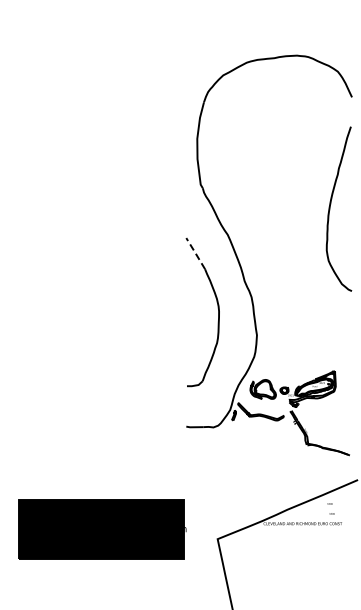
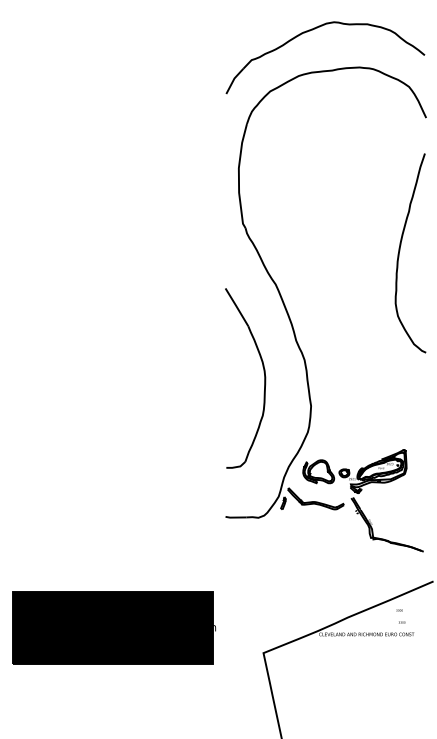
part: (258, 25) -> (312, 30), added
line: (195, 253) -> (236, 307), dashed -> solid
part: (102, 529) -> (114, 628), moved

